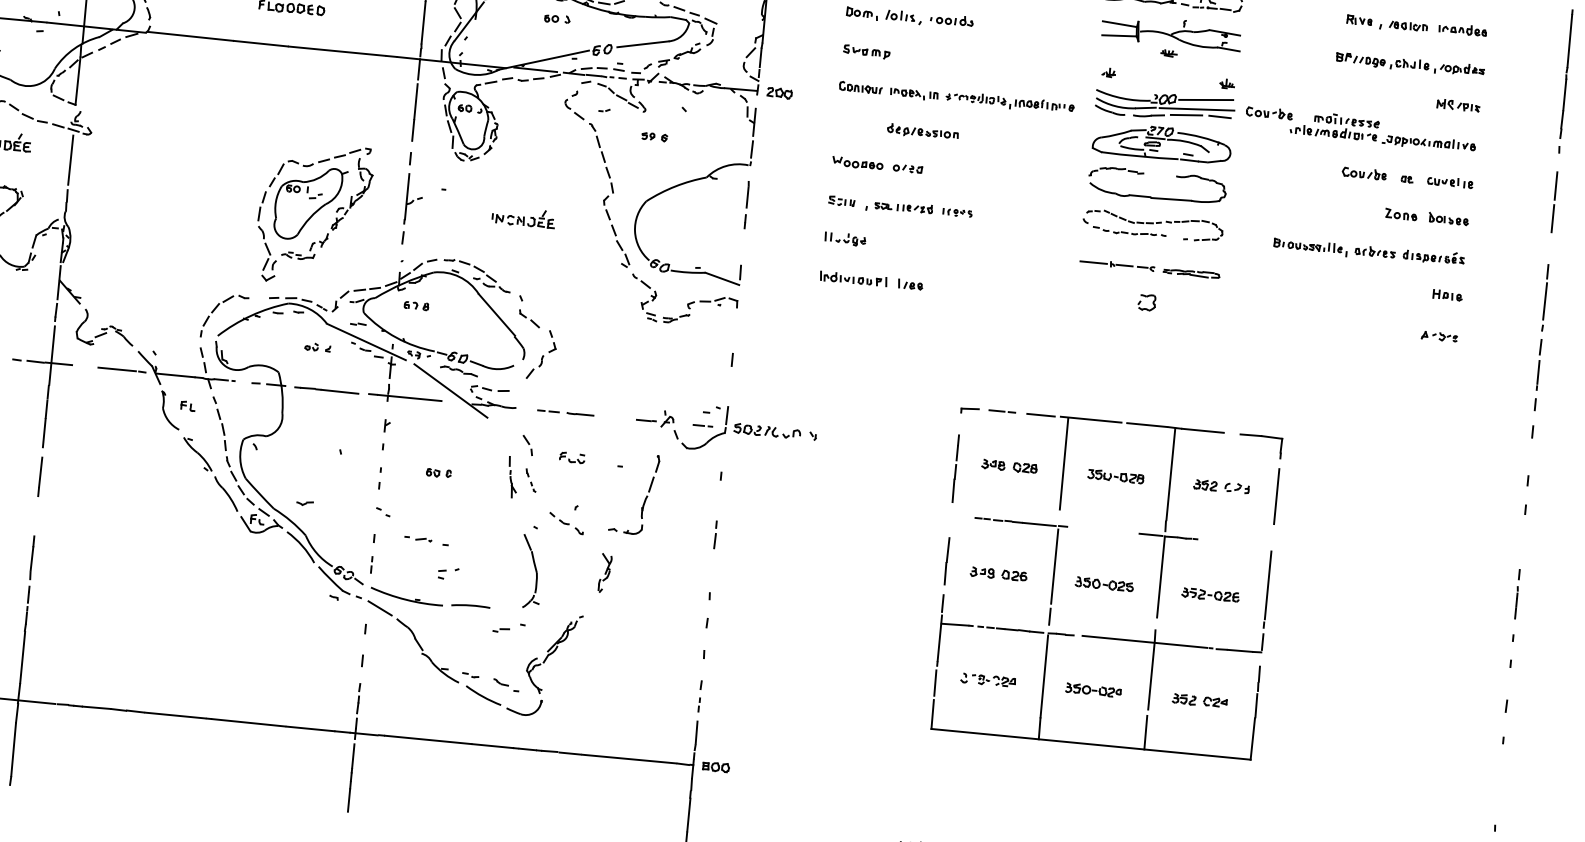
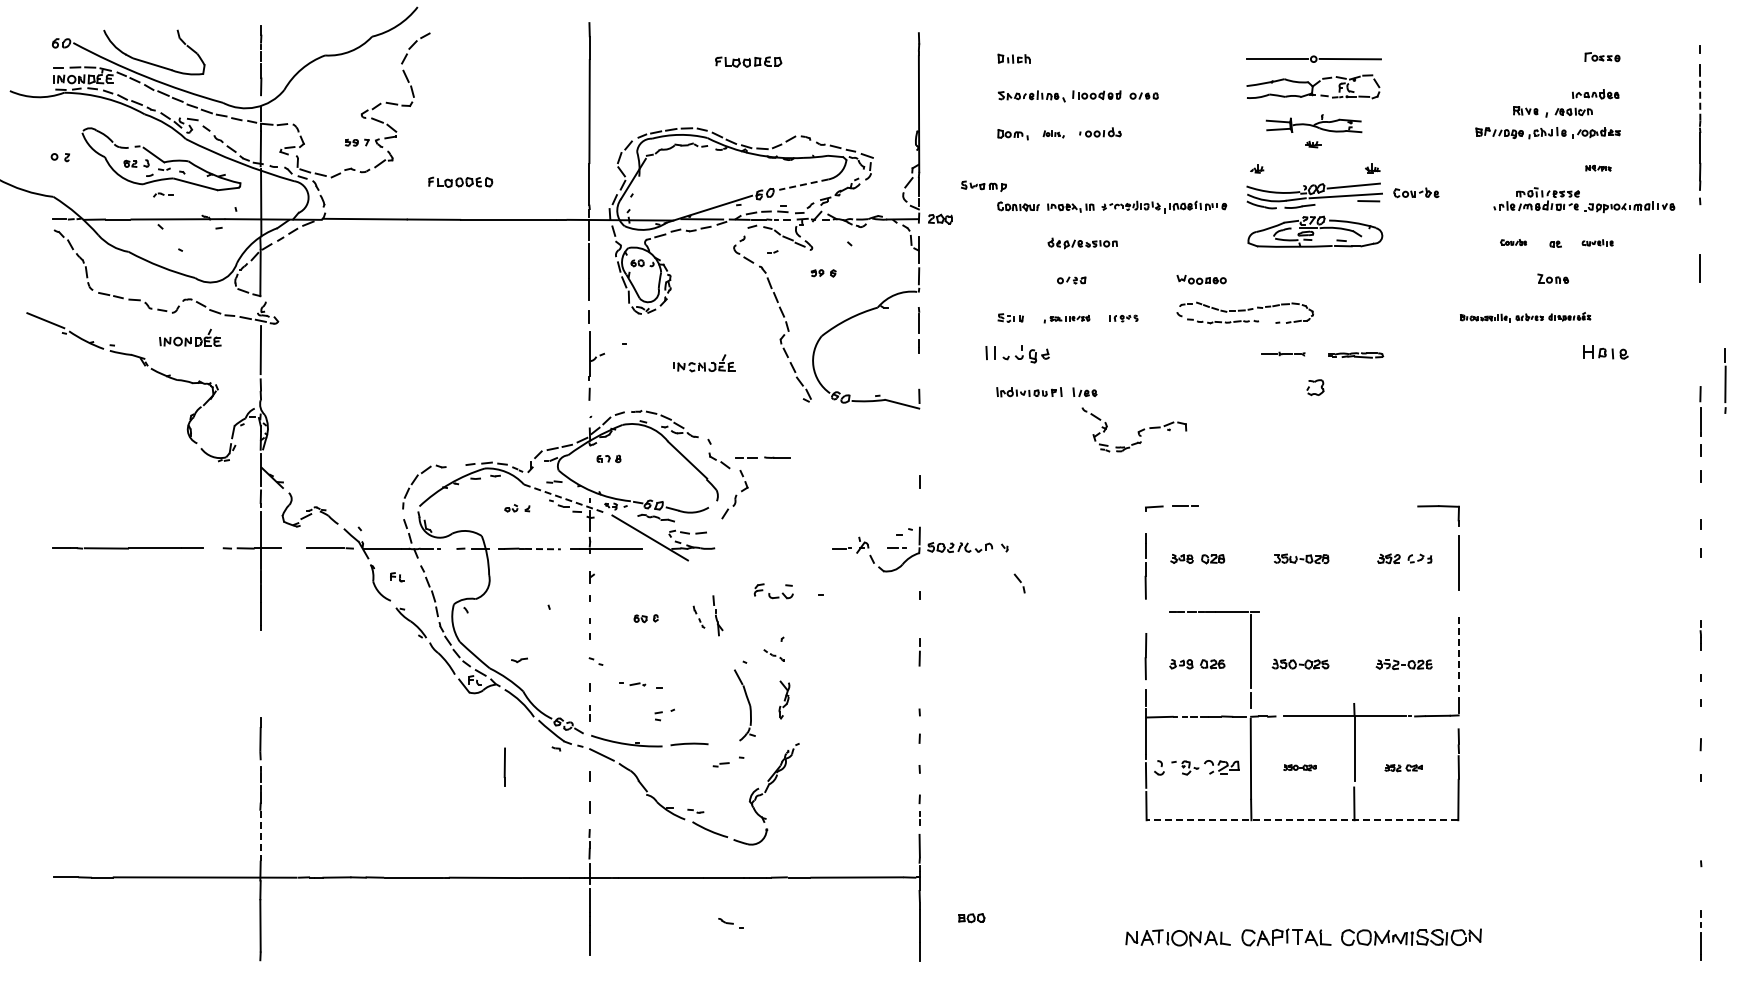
part: (903, 17) -> (1053, 134), size x0.6
part: (557, 19) -> (718, 168), removed
part: (1386, 23) -> (1552, 111), moved
part: (1171, 31) -> (1313, 123), size x0.7
line: (1570, 41) -> (1700, 95), solid -> dashed
line: (642, 44) -> (803, 184), solid -> dashed
part: (866, 51) -> (983, 185), moved
part: (1458, 106) -> (1598, 168), size x0.6
line: (1186, 115) -> (1336, 202), removed
part: (1383, 131) -> (1584, 200), moved
part: (857, 162) -> (1201, 279), moved
part: (1364, 173) -> (1513, 242), size x0.6
part: (1450, 181) -> (1597, 242), size x0.7
line: (1556, 185) -> (1700, 236), removed
part: (1159, 197) -> (1317, 284), removed
part: (898, 207) -> (1066, 318), size x0.7
part: (314, 214) -> (501, 379), removed
part: (1448, 218) -> (1599, 278), removed
part: (1152, 225) -> (1244, 312), moved
part: (845, 239) -> (1017, 354), size x1.6
part: (1369, 251) -> (1525, 317), size x0.7
part: (1117, 264) -> (1283, 353), size x0.6
part: (1447, 295) -> (1605, 352), size x1.6
line: (1545, 297) -> (1725, 380), moved
part: (684, 301) -> (1134, 429), moved
part: (1439, 336) -> (1601, 393), removed
line: (367, 342) -> (564, 498), solid -> dashed
line: (339, 392) -> (542, 549), solid -> dashed
part: (564, 412) -> (762, 457), moved
part: (527, 445) -> (1019, 583), moved
part: (571, 457) -> (773, 591), size x1.6
line: (39, 475) -> (504, 766), moved
part: (530, 479) -> (698, 616), moved
part: (644, 499) -> (847, 624), removed
part: (566, 523) -> (774, 655), size x0.6
part: (1139, 533) -> (1329, 611), removed
part: (605, 572) -> (784, 699), moved
line: (1268, 586) -> (1459, 650), solid -> dashed
part: (1516, 594) -> (1700, 635), size x0.6
line: (22, 657) -> (260, 835), solid -> dashed
part: (988, 679) -> (1197, 767), size x1.6
part: (505, 685) -> (730, 923), moved
part: (1093, 690) -> (1299, 767), size x0.6
part: (1199, 700) -> (1403, 767), size x0.7
line: (1091, 744) -> (1302, 820), solid -> dashed
part: (715, 767) -> (971, 918), moved

